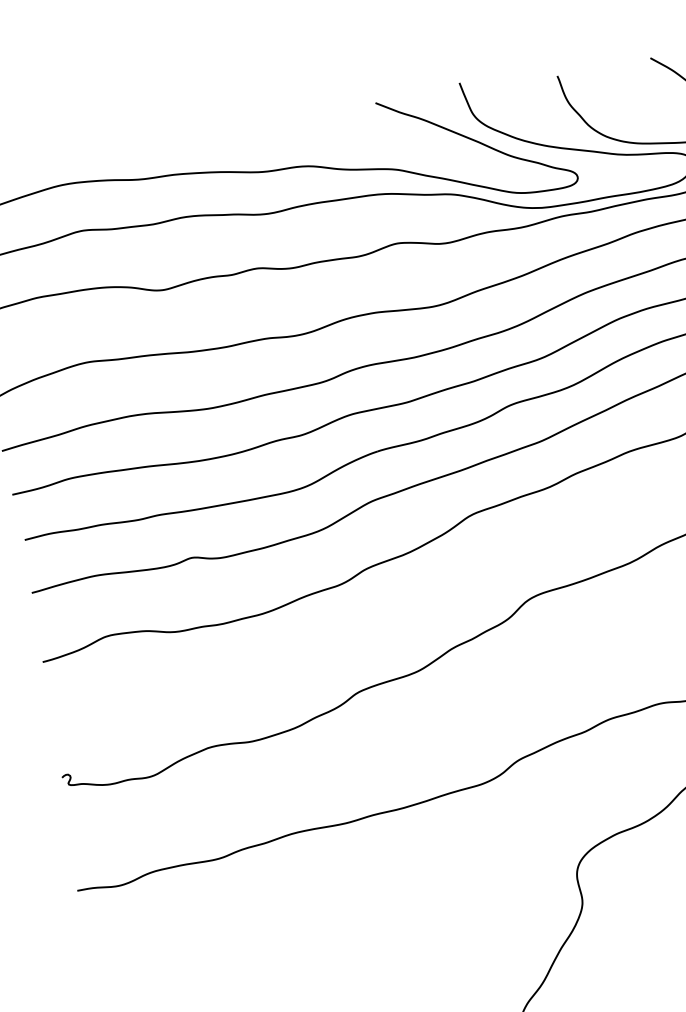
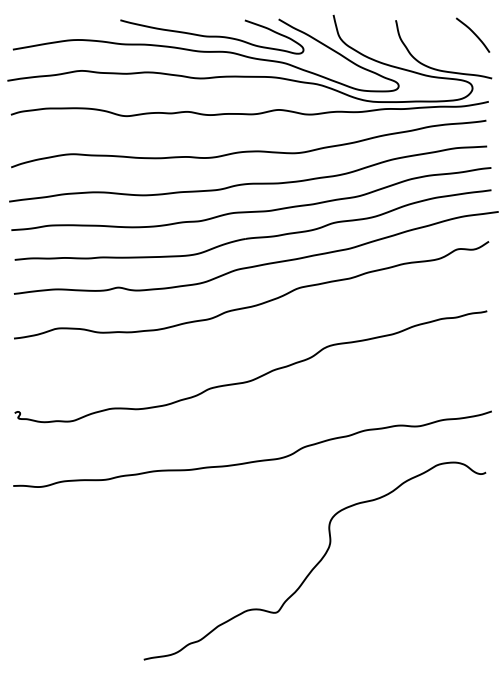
curve: (277, 145) -> (212, 36), added

